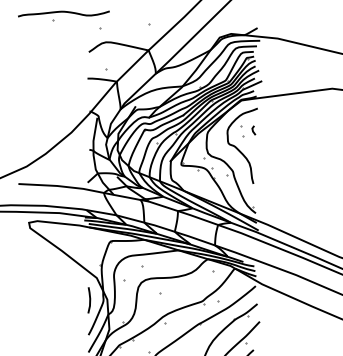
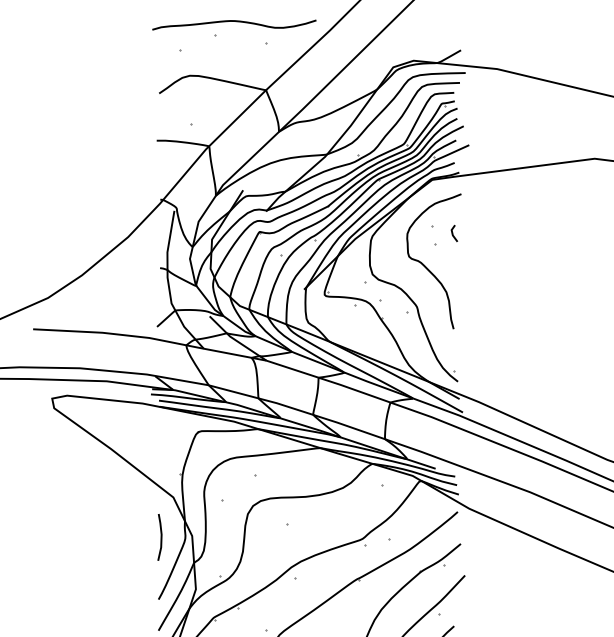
part: (63, 15) -> (233, 27), moved

